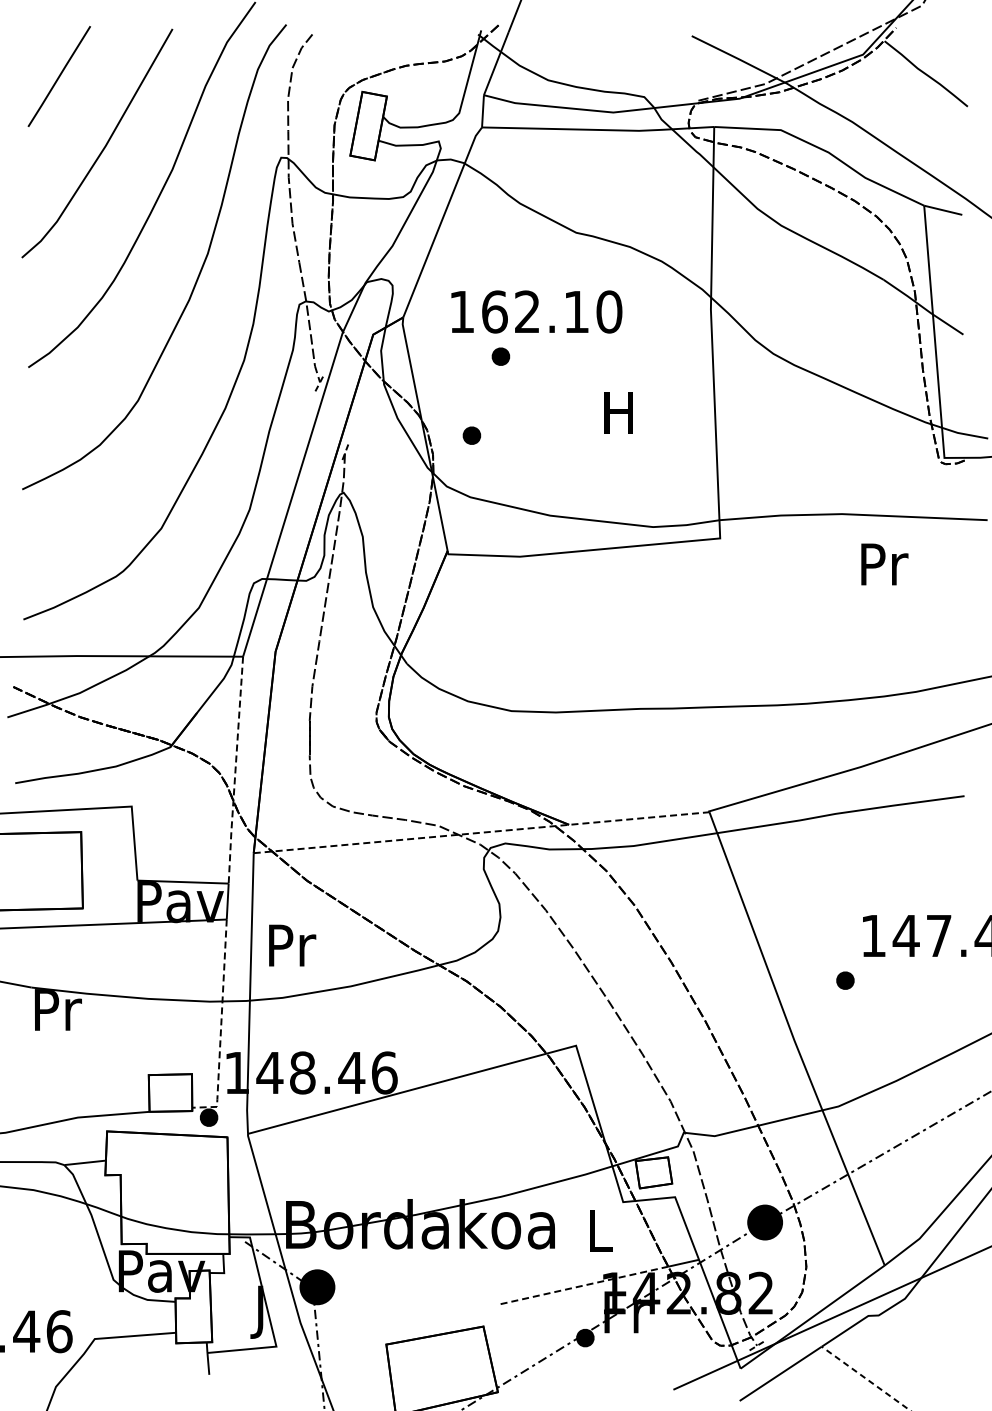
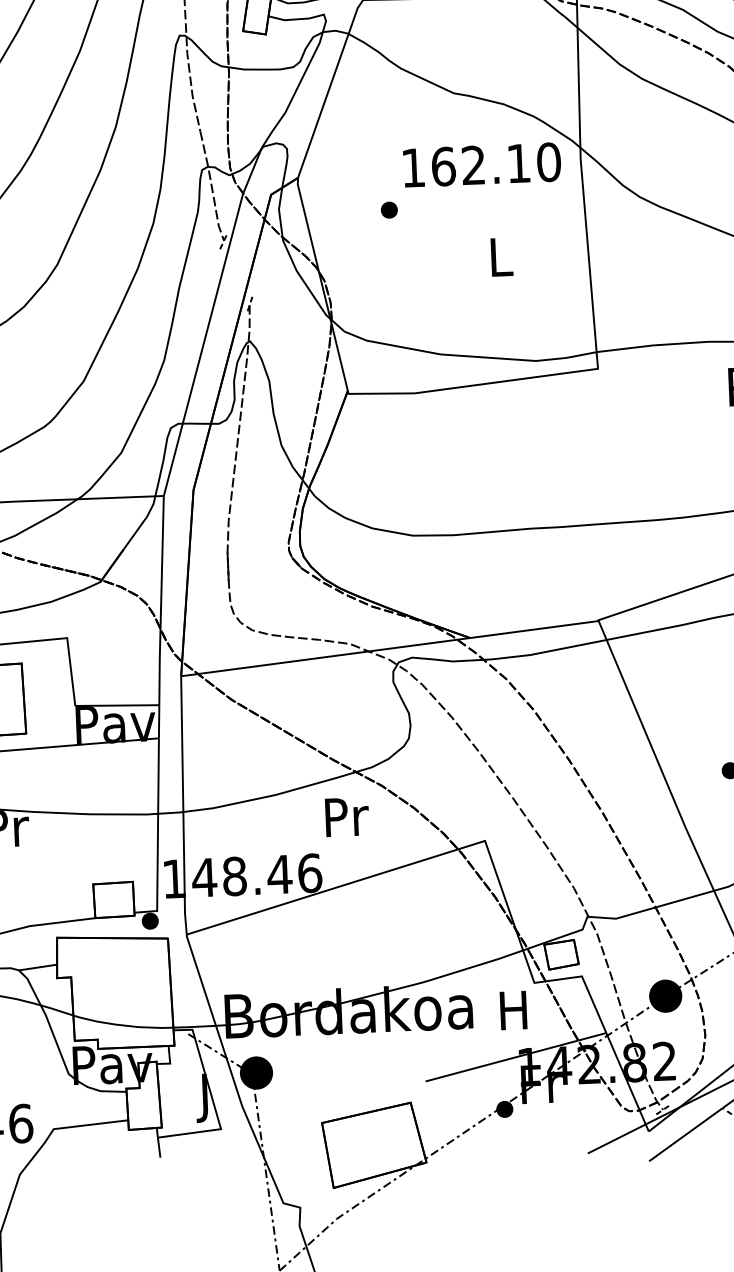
text: (536, 311) -> (481, 164), moved
text: (618, 412) -> (499, 256), H -> L
part: (471, 435) -> (365, 283), removed
line: (235, 771) -> (161, 601), dashed -> solid
line: (481, 832) -> (389, 648), dashed -> solid
text: (292, 945) -> (347, 816), moved
line: (221, 1026) -> (158, 836), dashed -> solid
text: (599, 1230) -> (513, 1009), L -> H
line: (584, 1285) -> (502, 1061), dashed -> solid

